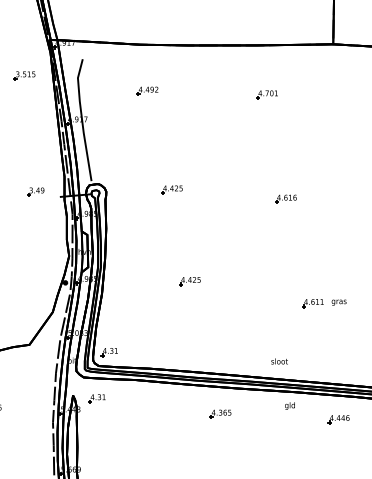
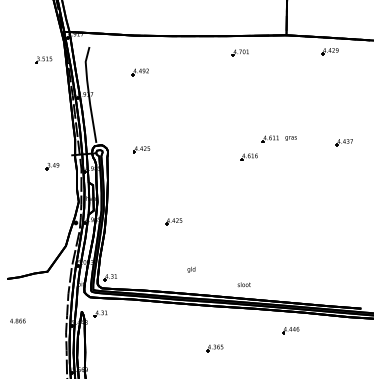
part: (265, 94) -> (239, 52), moved
part: (171, 189) -> (141, 149), moved
part: (35, 192) -> (52, 166), moved
part: (323, 302) -> (278, 138), moved
text: (290, 405) -> (191, 269), moved
part: (220, 414) -> (214, 348), moved

